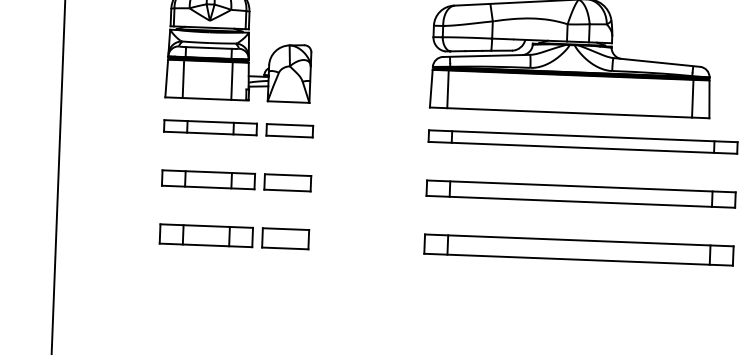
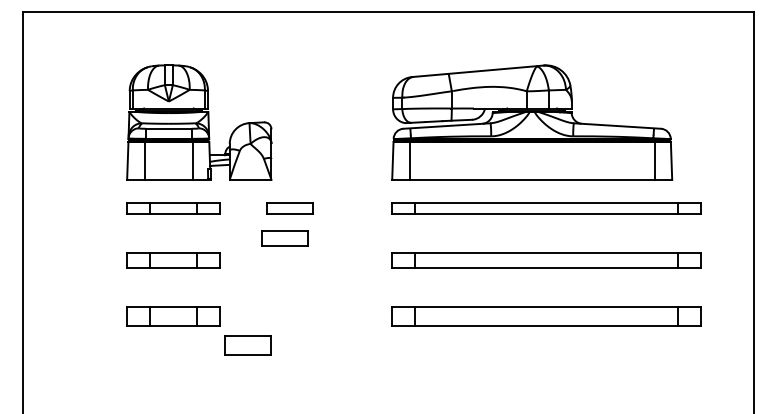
part: (289, 130) -> (289, 208), moved
part: (287, 182) -> (284, 238), moved
part: (285, 238) -> (247, 345), moved

